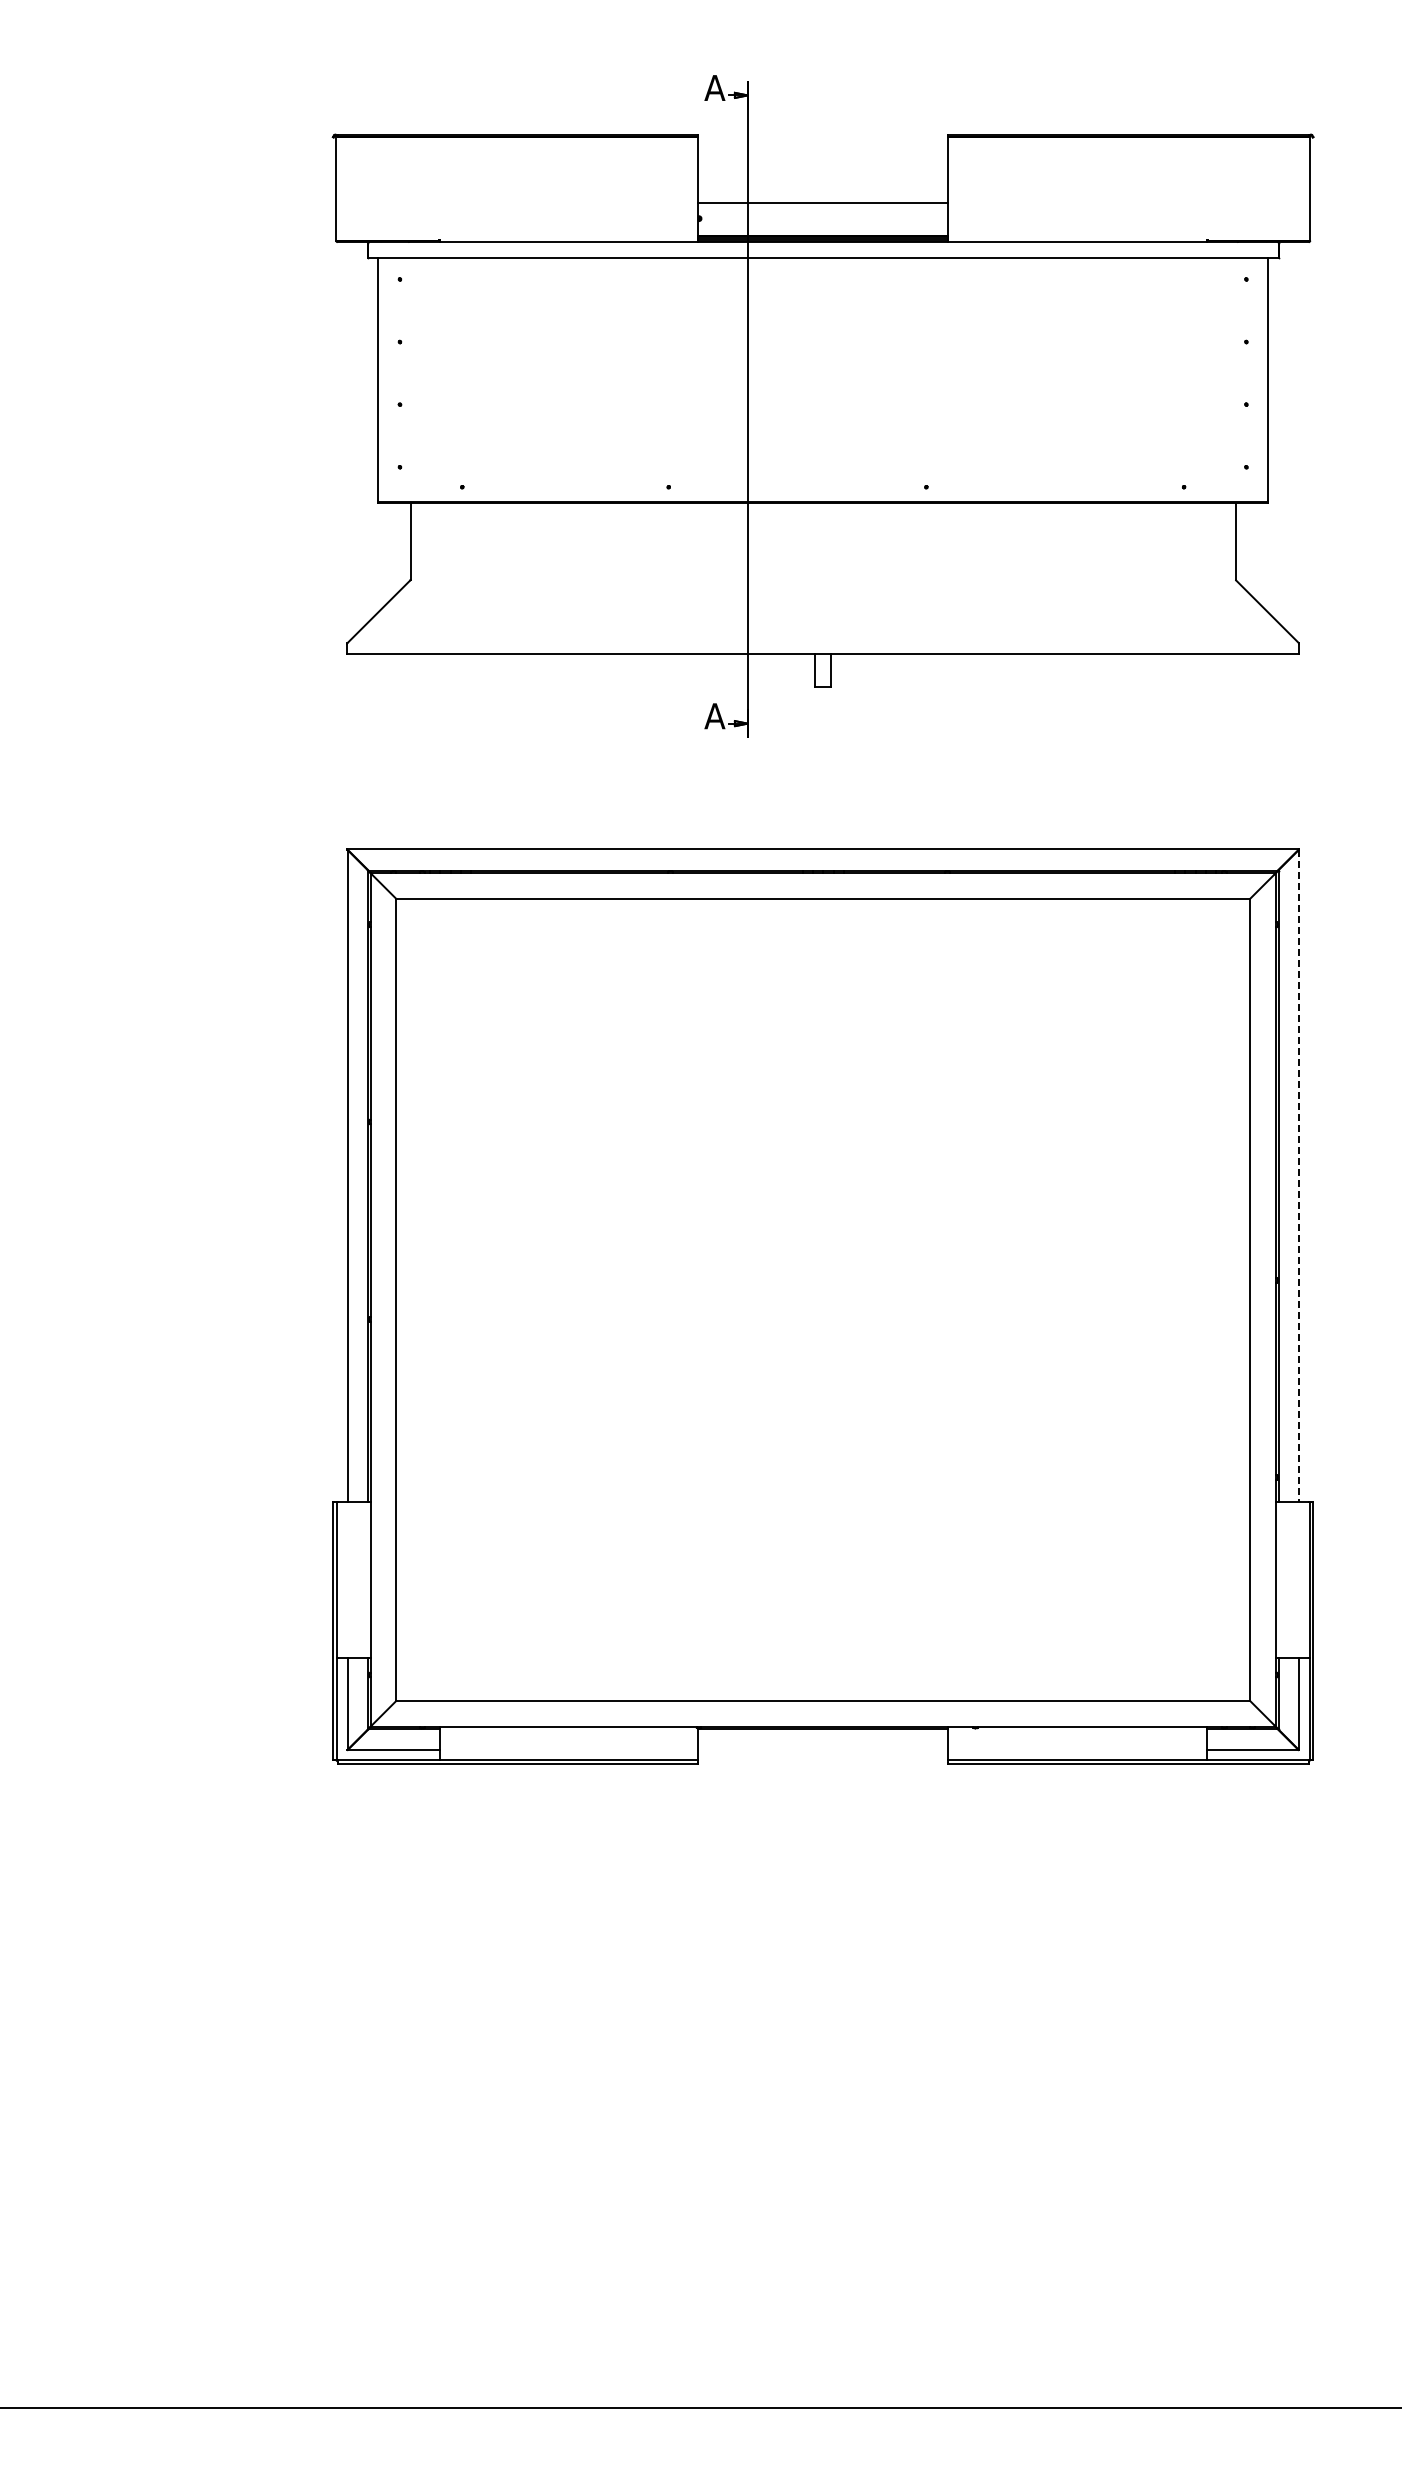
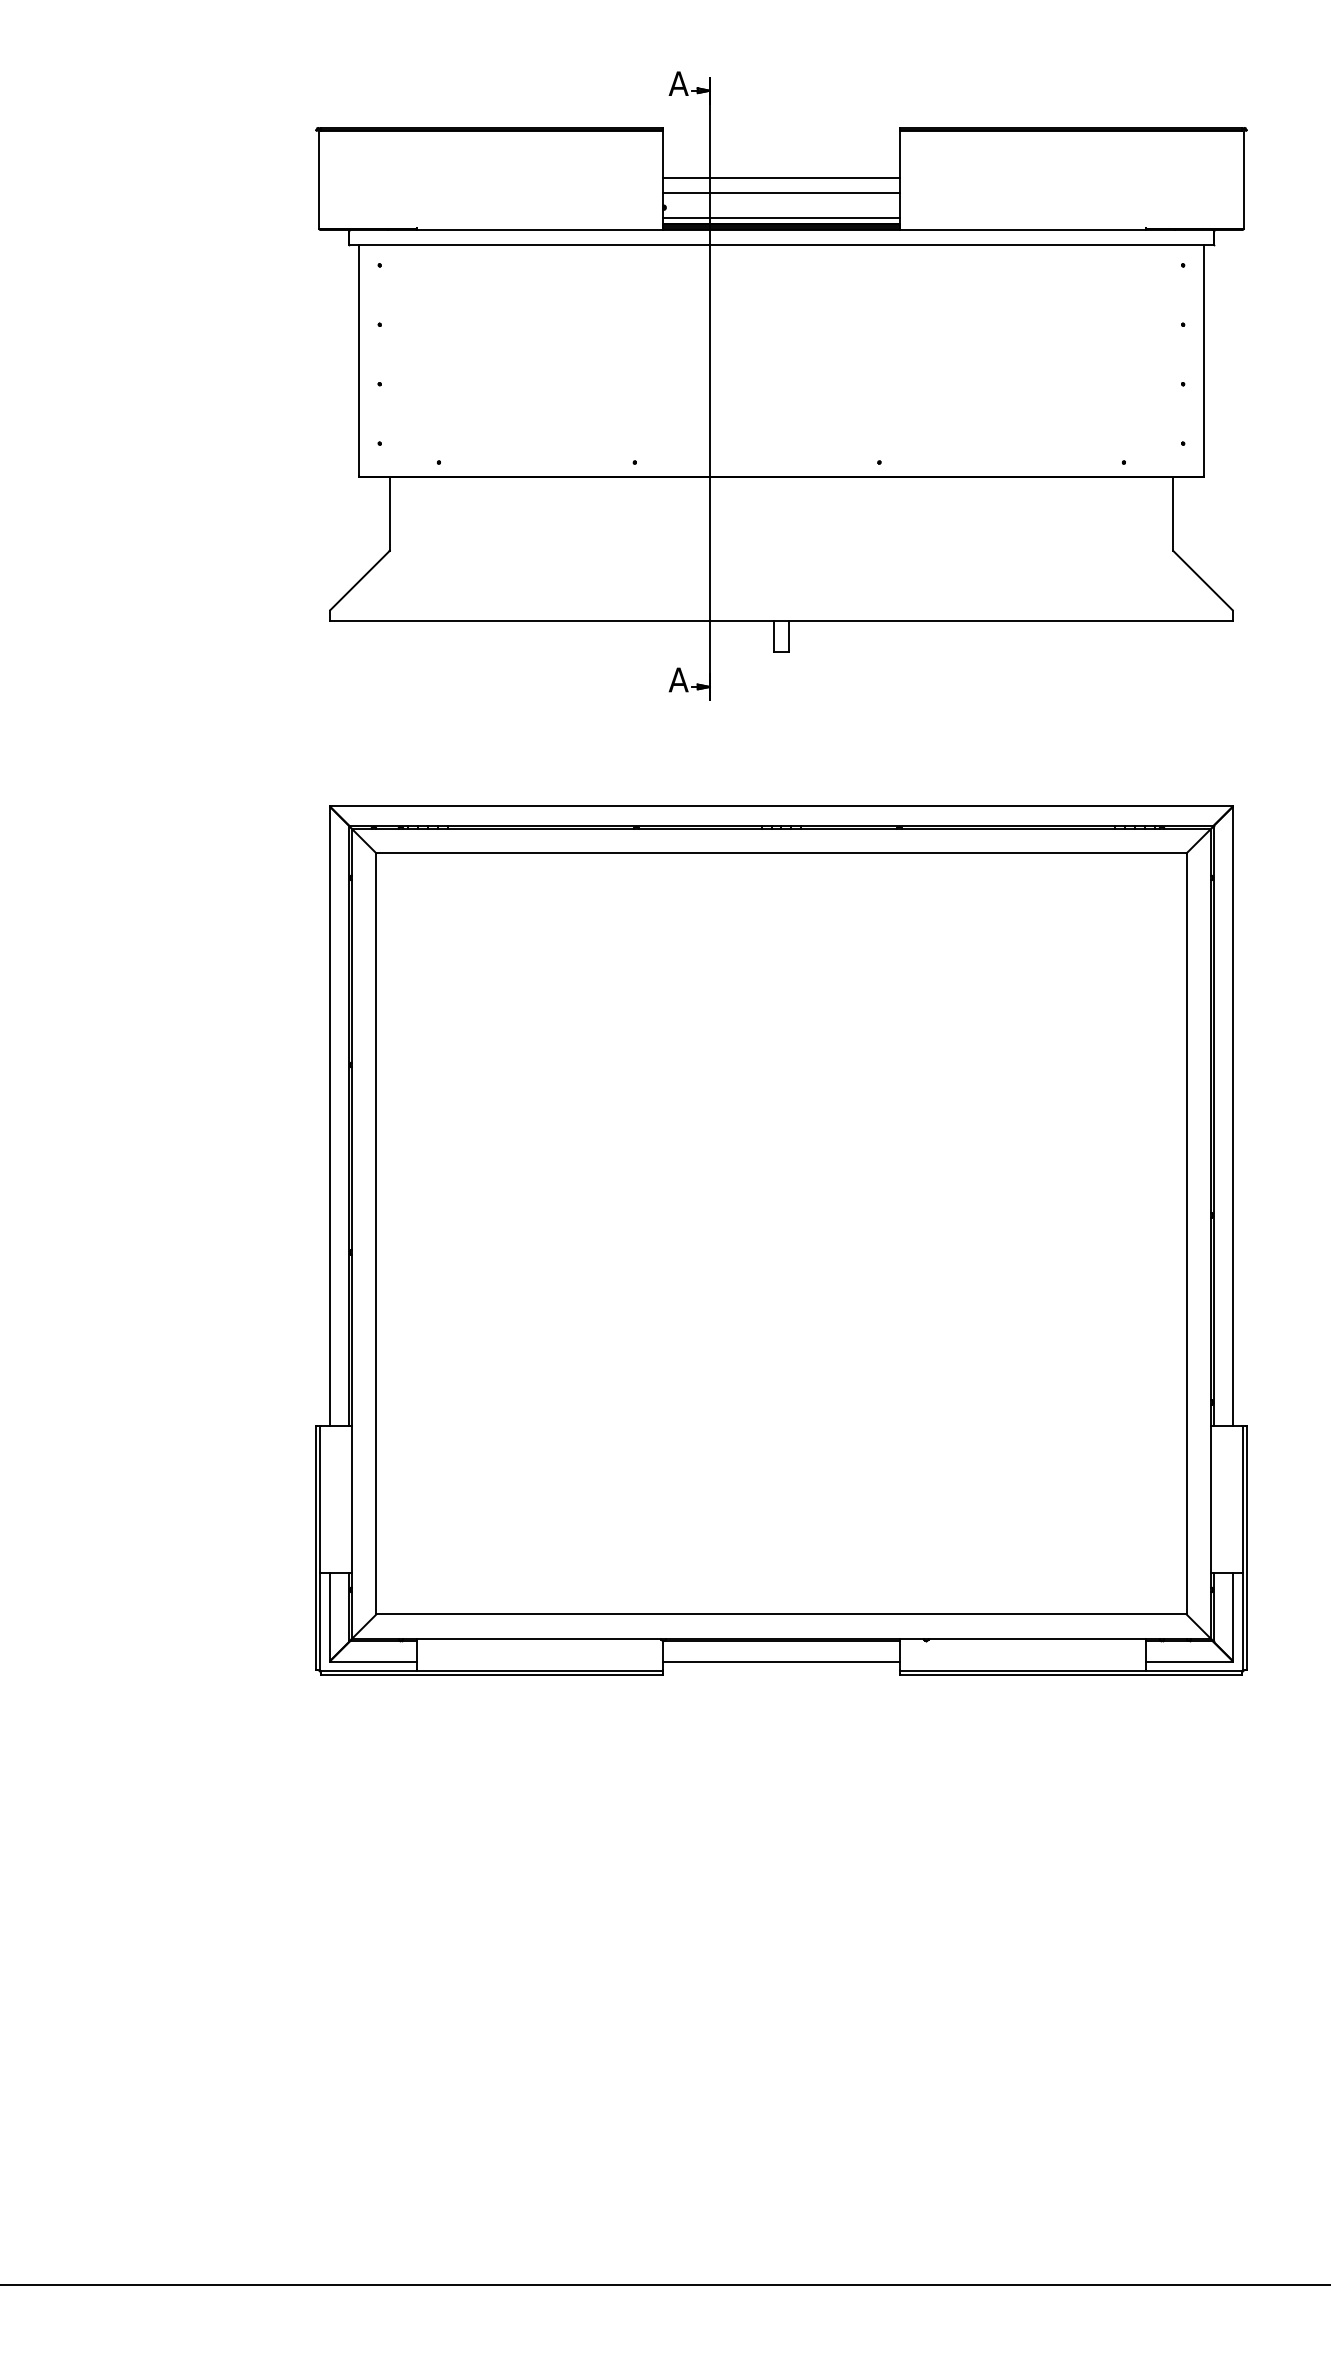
line: (823, 186) -> (781, 177), added
line: (823, 229) -> (781, 217), added
line: (1298, 1176) -> (1232, 1116), dashed -> solid
line: (823, 1750) -> (781, 1661), added

